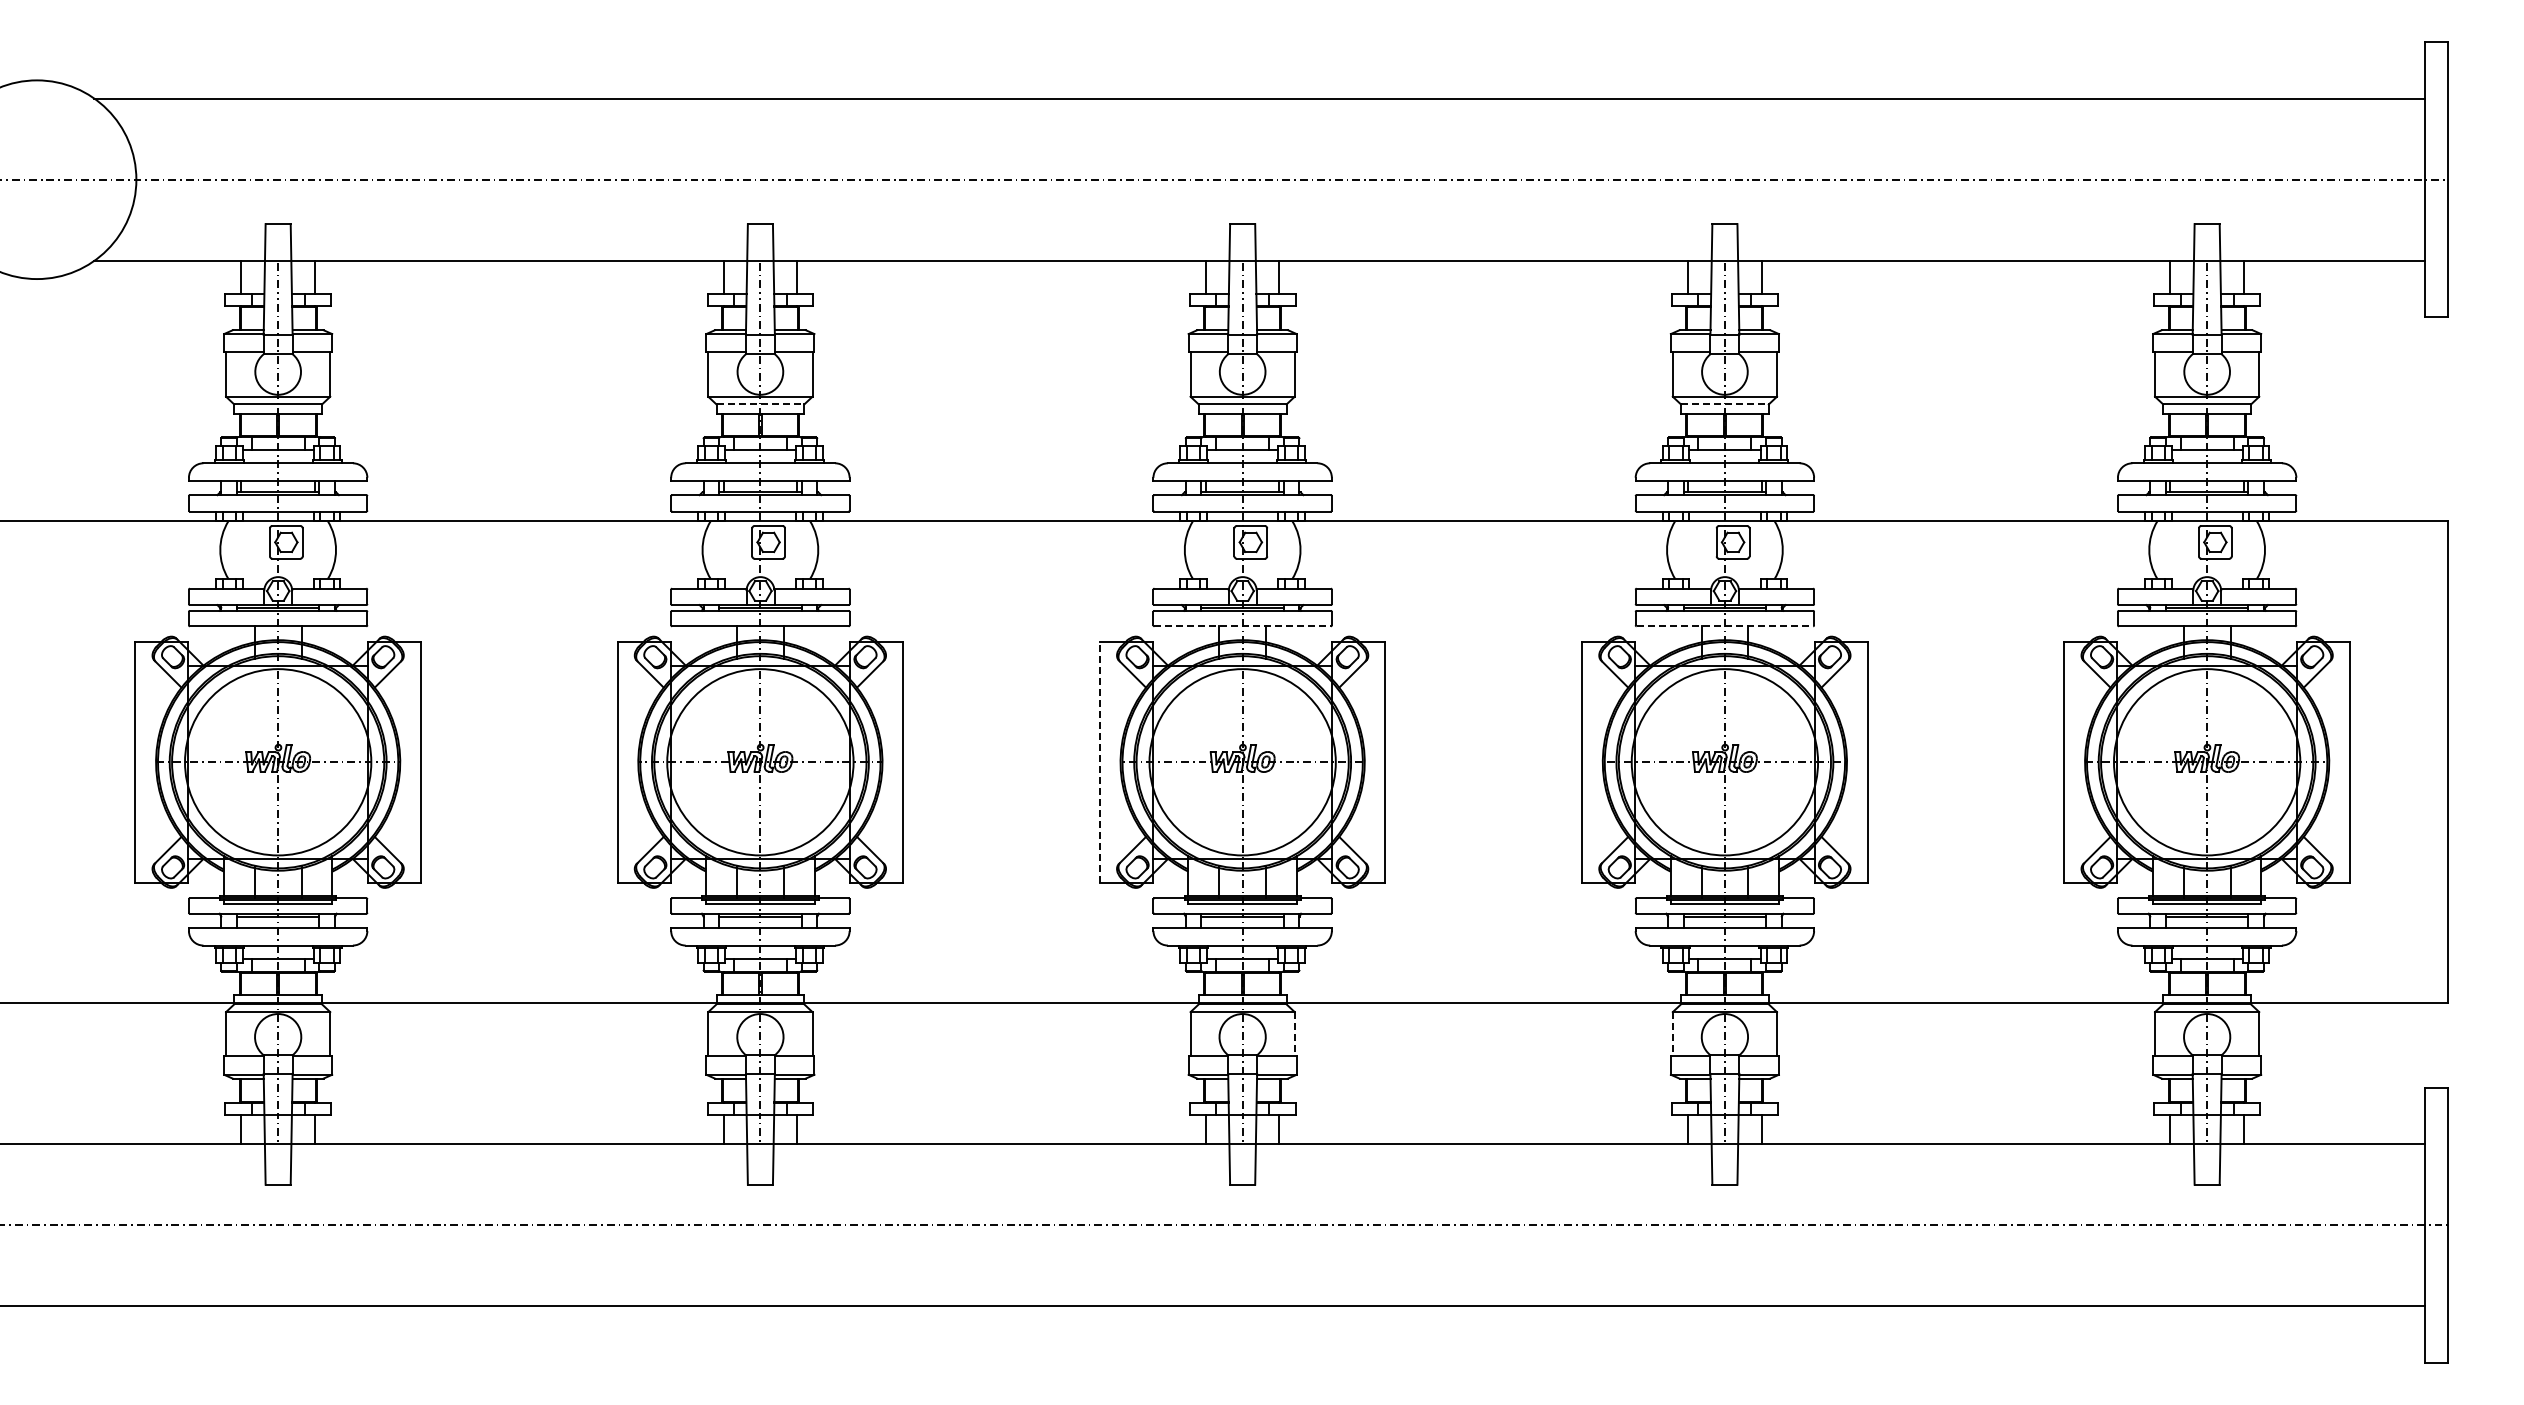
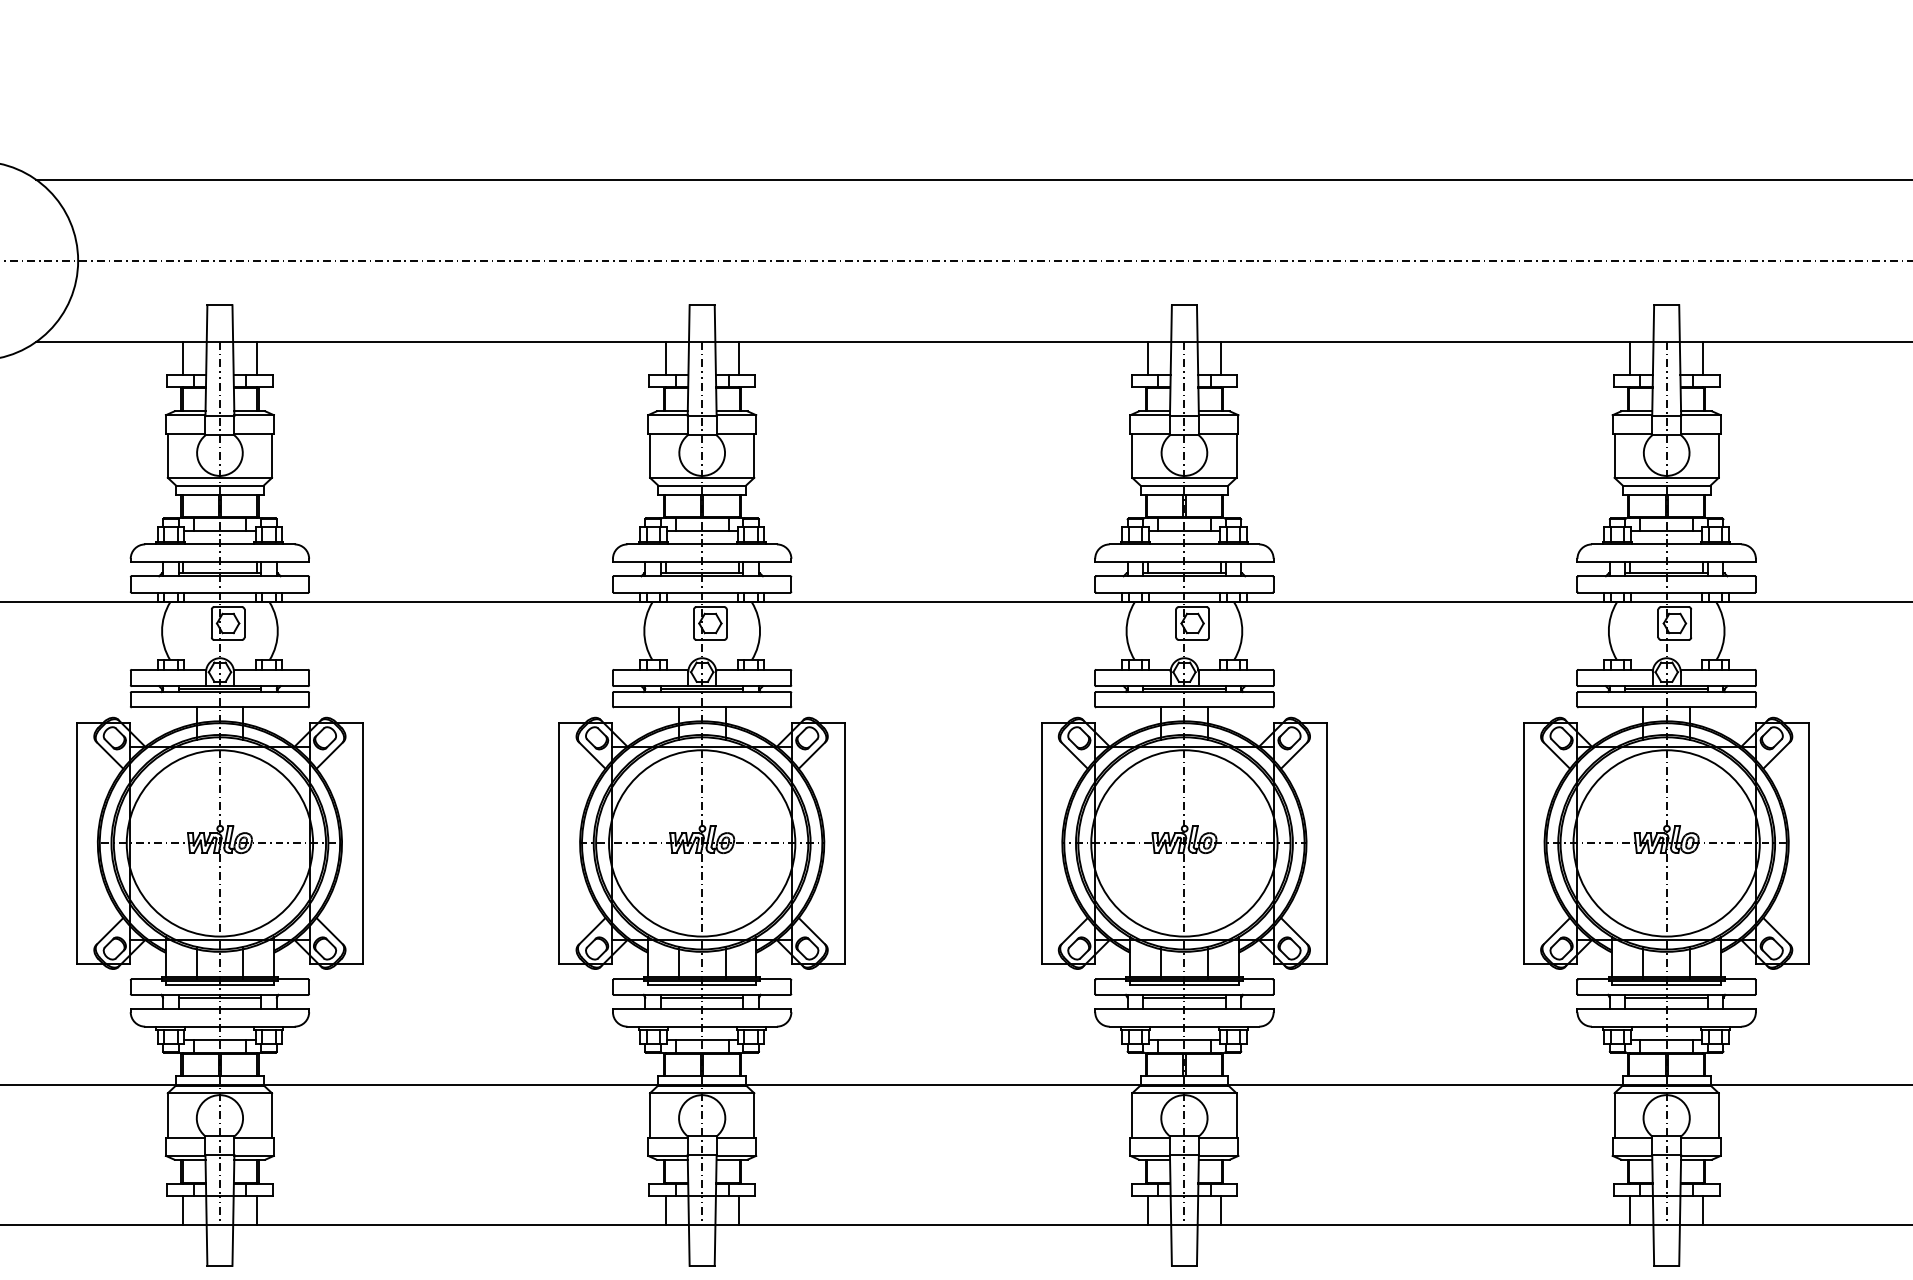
line: (760, 404) -> (702, 485), dashed -> solid
line: (1724, 404) -> (1666, 485), dashed -> solid
line: (1243, 626) -> (1185, 707), dashed -> solid
line: (1725, 626) -> (1667, 707), dashed -> solid
line: (1099, 762) -> (1041, 843), dashed -> solid
line: (1294, 1034) -> (1236, 1115), dashed -> solid
line: (1672, 1034) -> (1614, 1115), dashed -> solid

